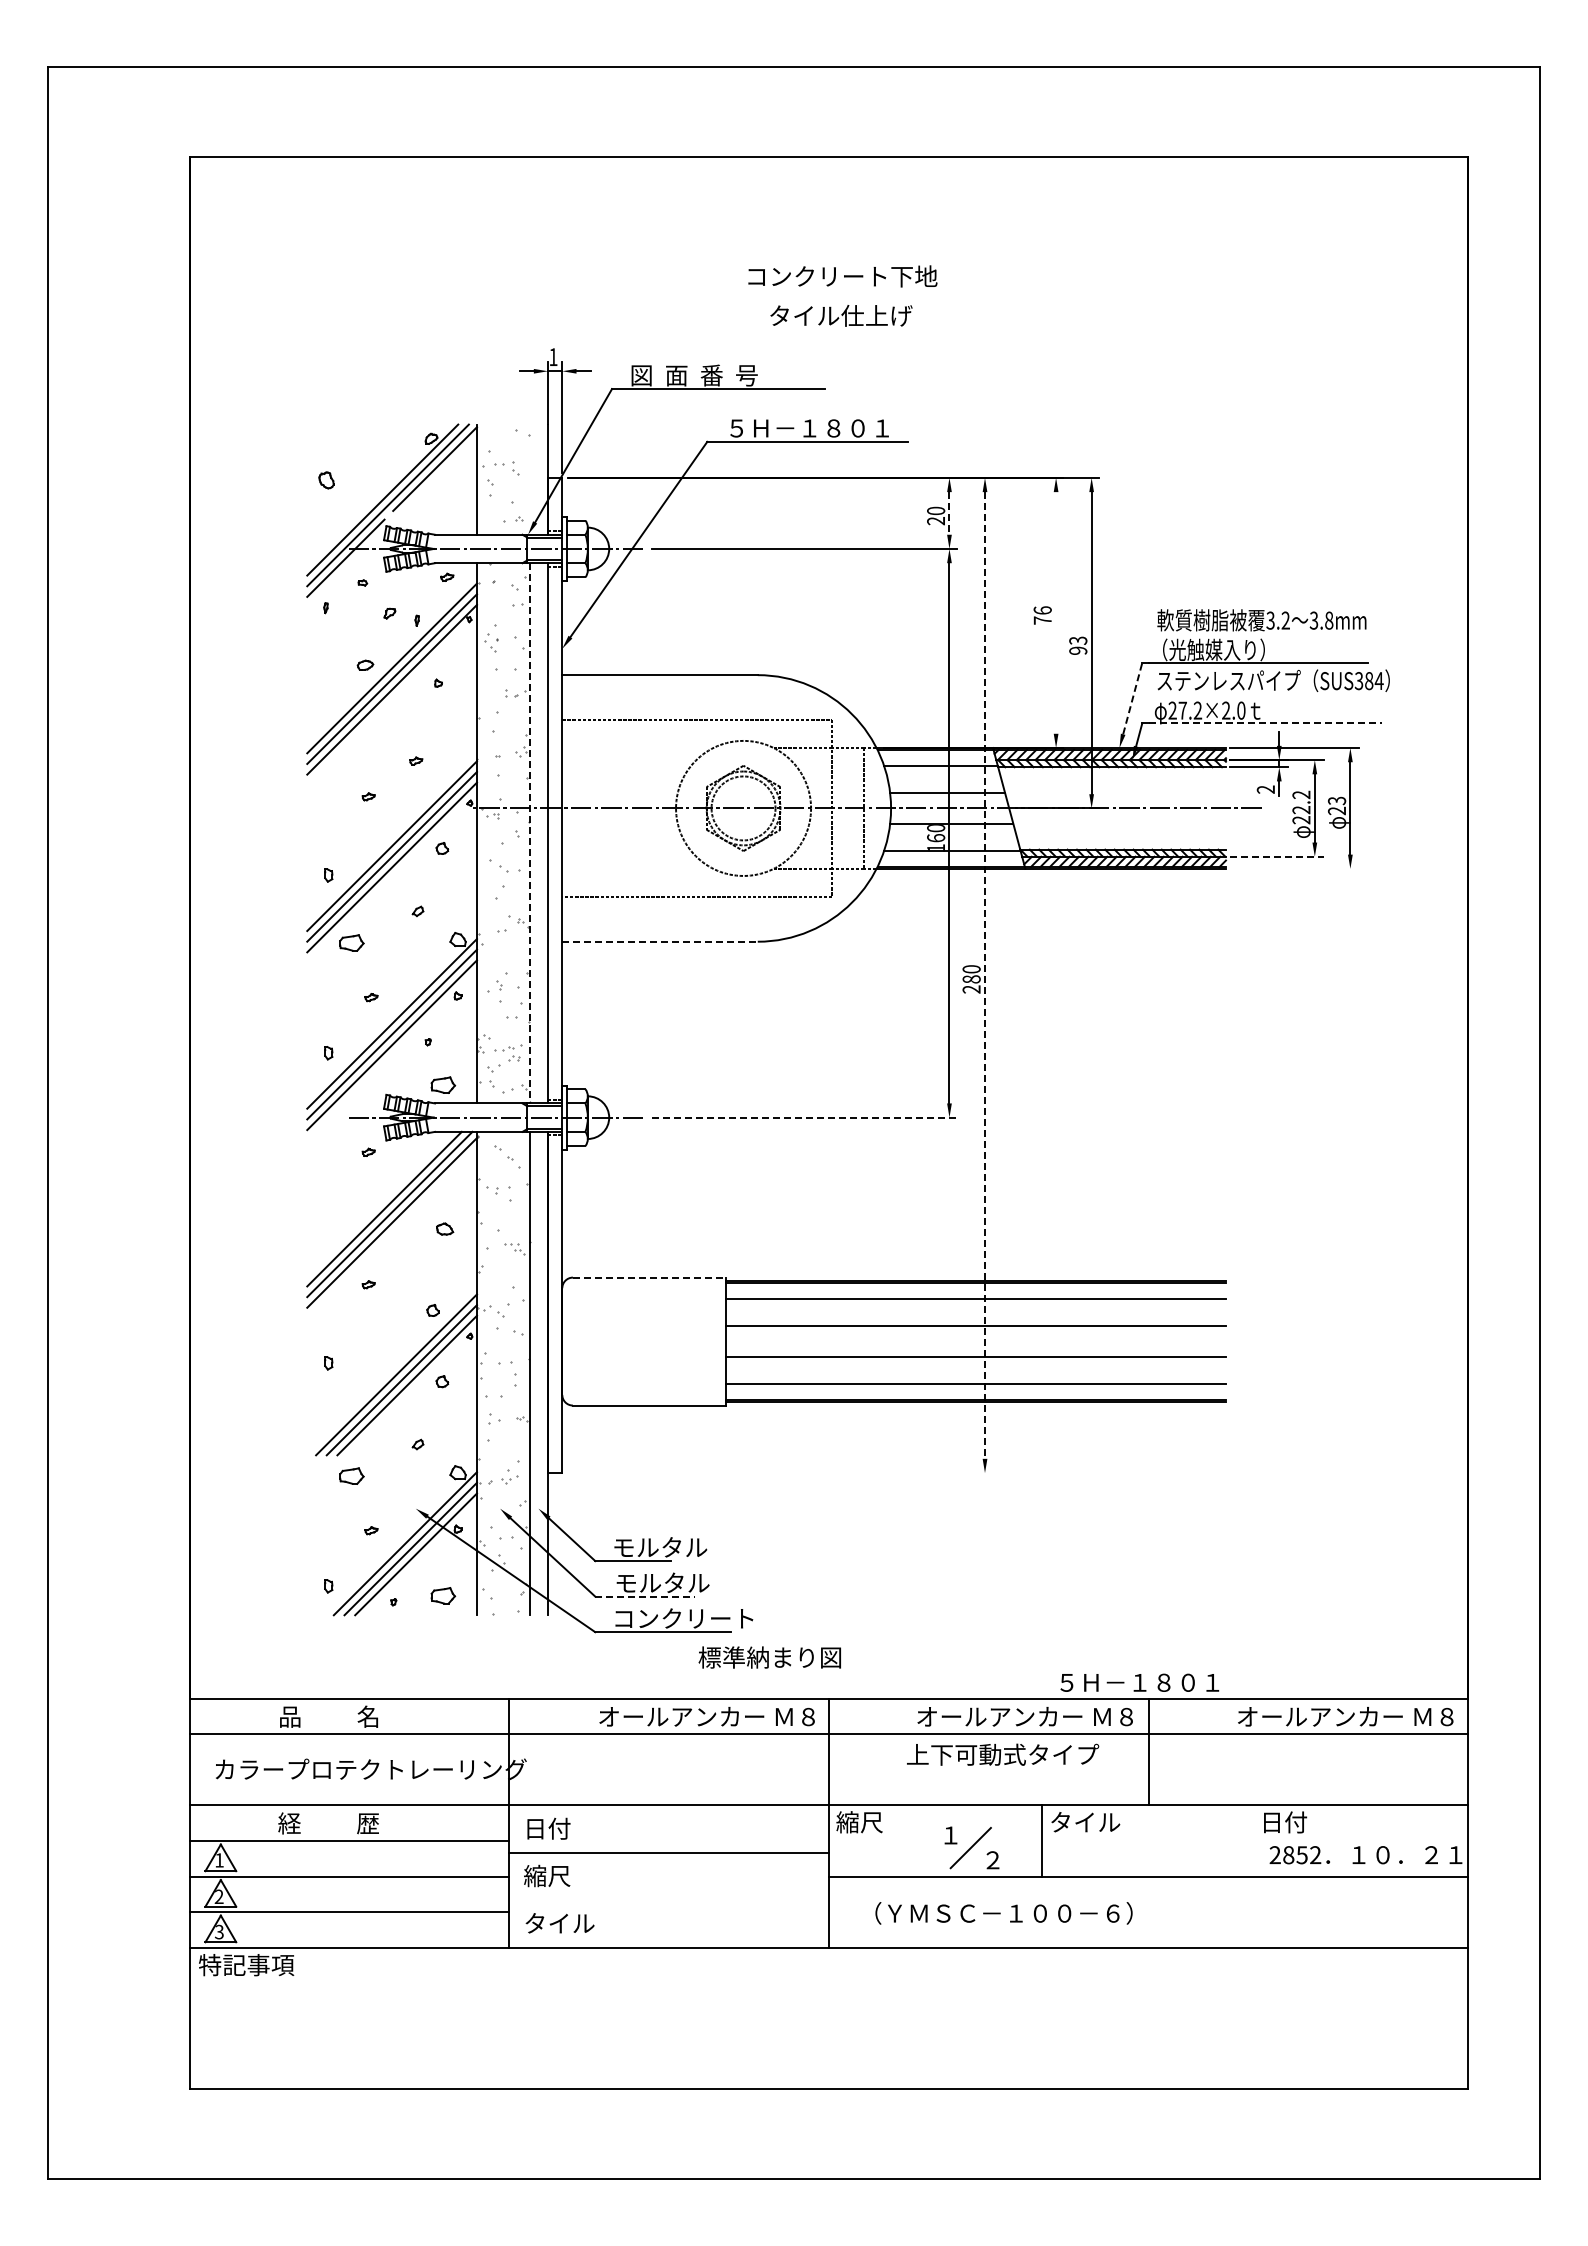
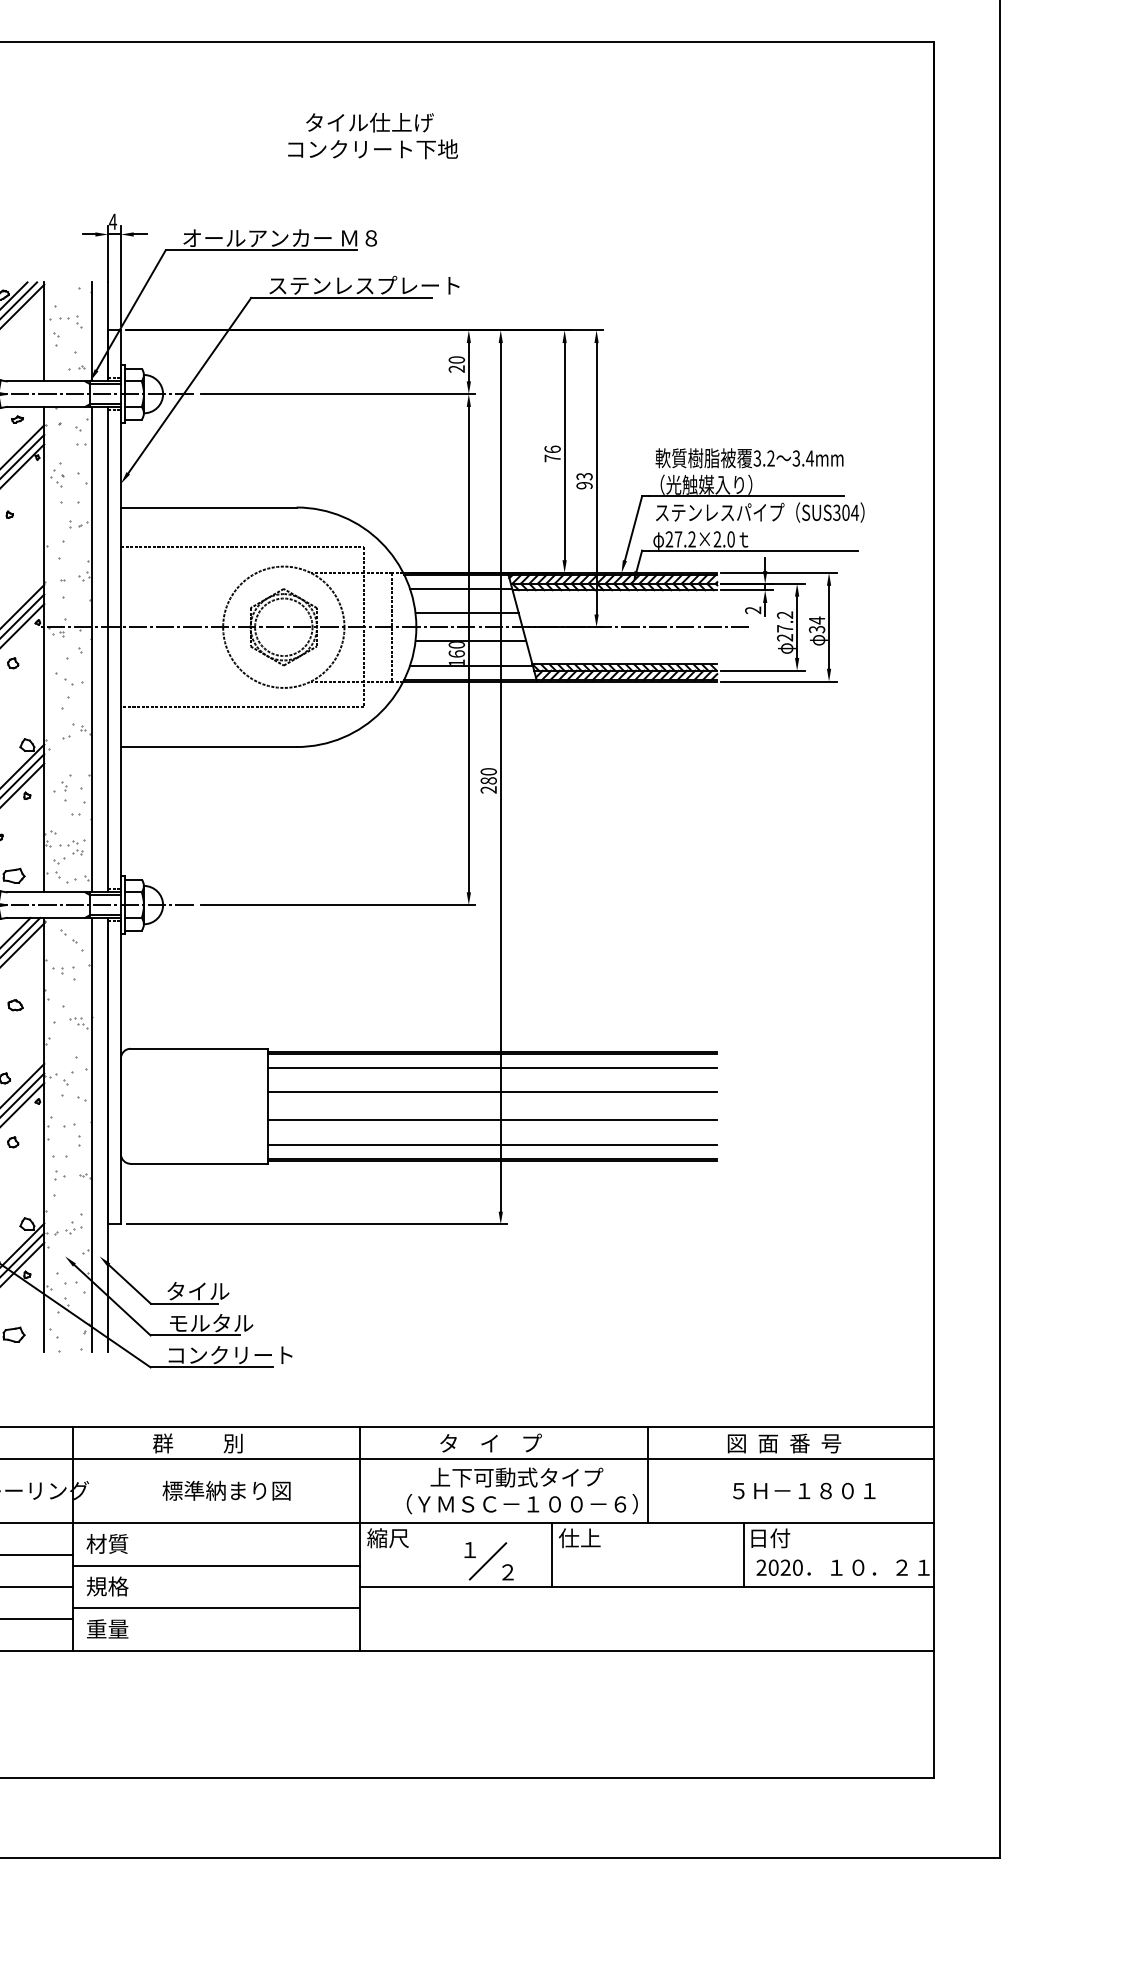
text: (841, 315) -> (370, 122), moved
text: (552, 356) -> (112, 221), 1 -> 4
text: (739, 375) -> (280, 238), 図  面  番  号 -> オールアンカー Ｍ８
text: (833, 427) -> (364, 285), ５Ｈ－１８０１ -> ステンレスプレート
line: (530, 479) -> (92, 331), added
line: (949, 513) -> (468, 362), dashed -> solid
line: (1056, 612) -> (565, 451), added
text: (1328, 620) -> (809, 458), 3.8mm -> 3.4mm
text: (1369, 680) -> (846, 512), SUS384 -> SUS304
line: (1132, 698) -> (633, 528), dashed -> solid
line: (1266, 723) -> (753, 550), dashed -> solid
text: (1336, 805) -> (816, 624), 23 -> 34
text: (1301, 809) -> (785, 628), 22.2 -> 27.2
line: (530, 833) -> (92, 649), dashed -> solid
line: (1277, 856) -> (763, 670), dashed -> solid
line: (1294, 868) -> (778, 681), added
line: (660, 941) -> (209, 746), dashed -> solid
line: (985, 975) -> (501, 777), dashed -> solid
line: (804, 1117) -> (338, 904), dashed -> solid
line: (649, 1277) -> (199, 1048), dashed -> solid
line: (780, 1473) -> (317, 1224), added
text: (660, 1547) -> (209, 1291), モルタル -> タイル
line: (644, 1596) -> (194, 1335), dashed -> solid
text: (769, 1657) -> (226, 1490), moved
text: (1139, 1682) -> (804, 1490), moved
text: (1024, 1715) -> (536, 1442), オールアンカー Ｍ８ -> タ    イ    プ
text: (706, 1716) -> (250, 1443), オールアンカー Ｍ８ -> 群          別
text: (1345, 1716) -> (824, 1443), オールアンカー Ｍ８ -> 図  面  番  号
text: (1084, 1822) -> (590, 1538), タイル -> 仕上
text: (547, 1828) -> (107, 1543), 日付 -> 材質
line: (1255, 1840) -> (743, 1554), added
text: (1302, 1855) -> (786, 1568), 2852 -> 2020
text: (547, 1875) -> (107, 1586), 縮尺 -> 規格
line: (668, 1900) -> (216, 1608), added
text: (1003, 1913) -> (521, 1504), moved
text: (559, 1922) -> (118, 1628), タイル -> 重量

